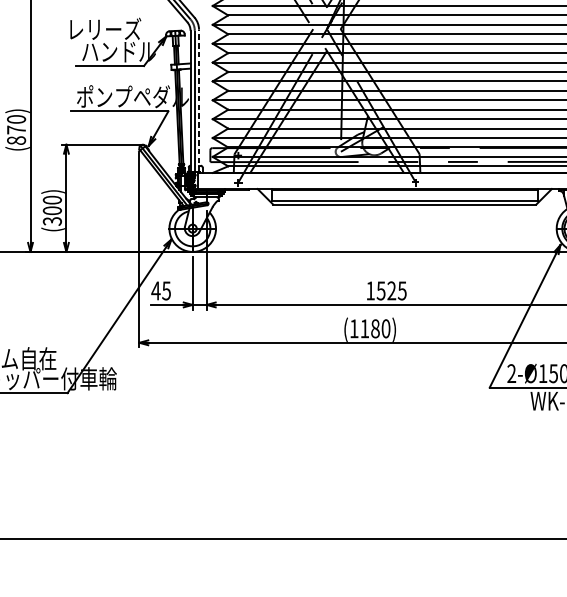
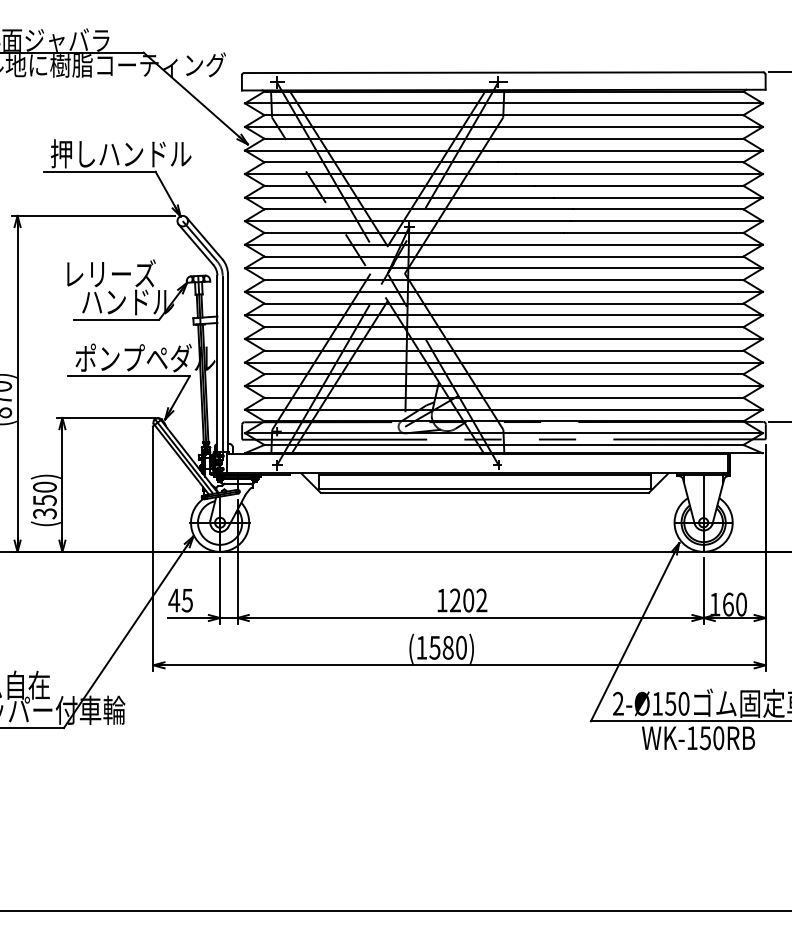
line: (198, 101) -> (227, 363), dashed -> solid
text: (52, 210) -> (44, 500), (300) -> (350)
text: (391, 290) -> (468, 600), 1525 -> 1202
text: (364, 328) -> (434, 647), (1180) -> (1580)

